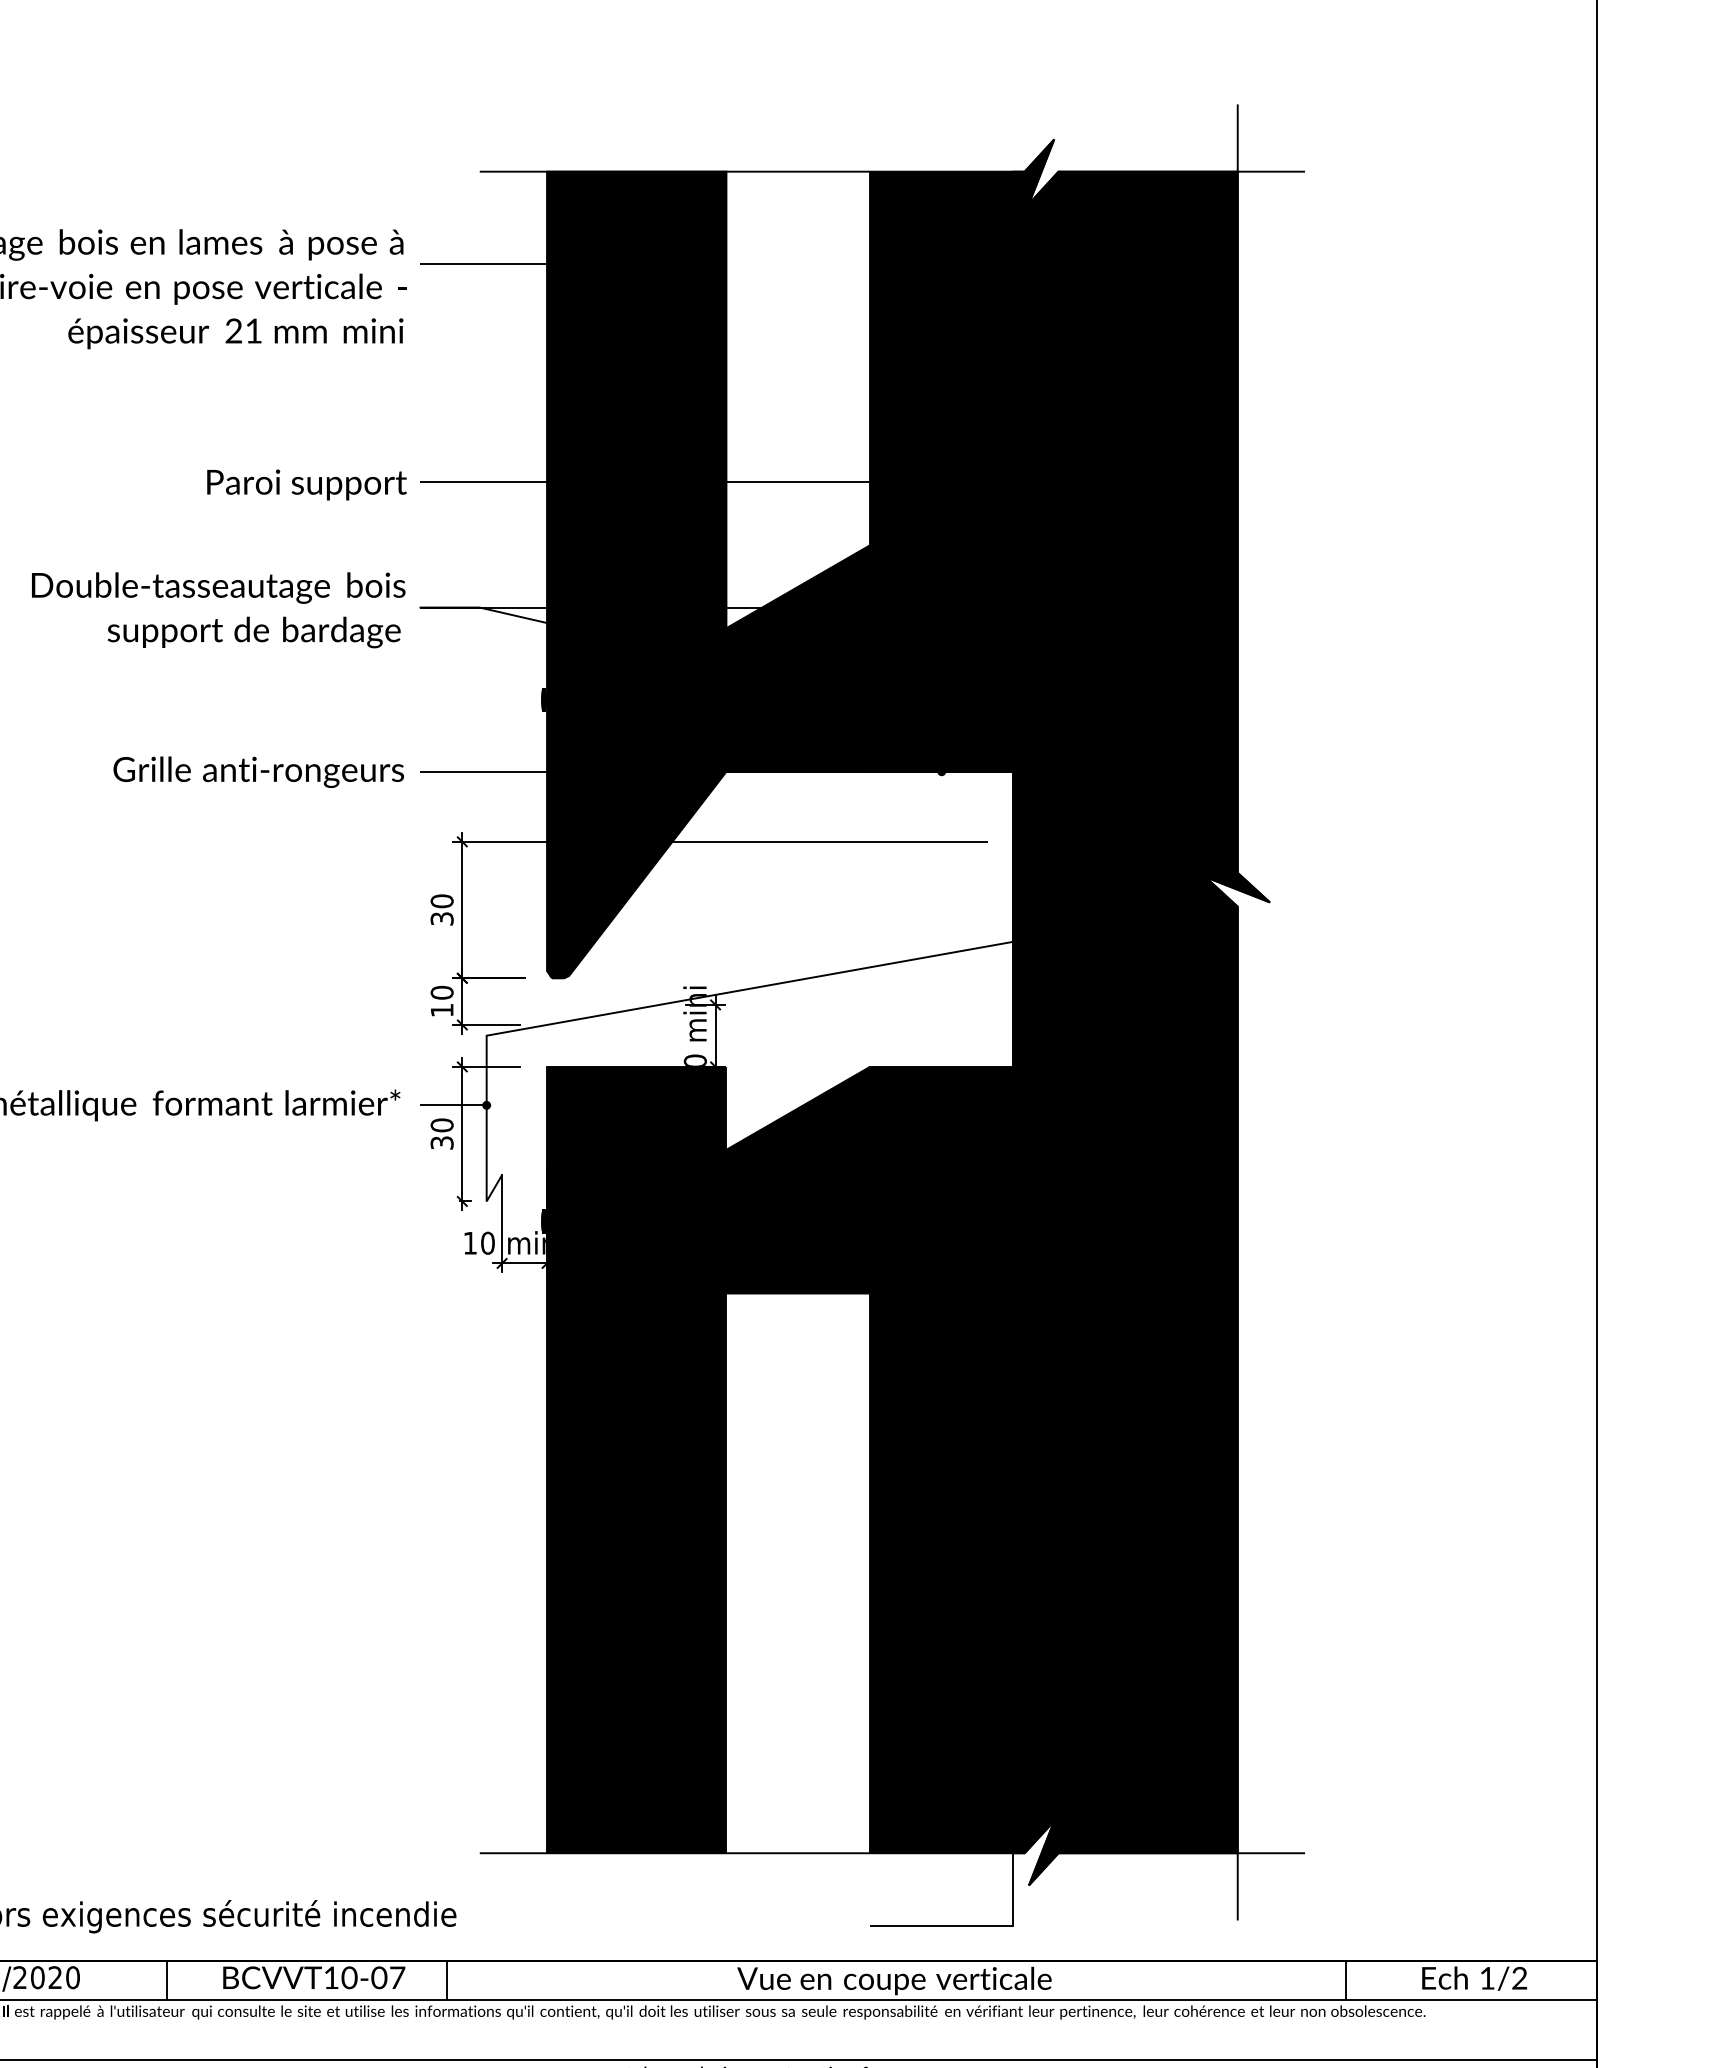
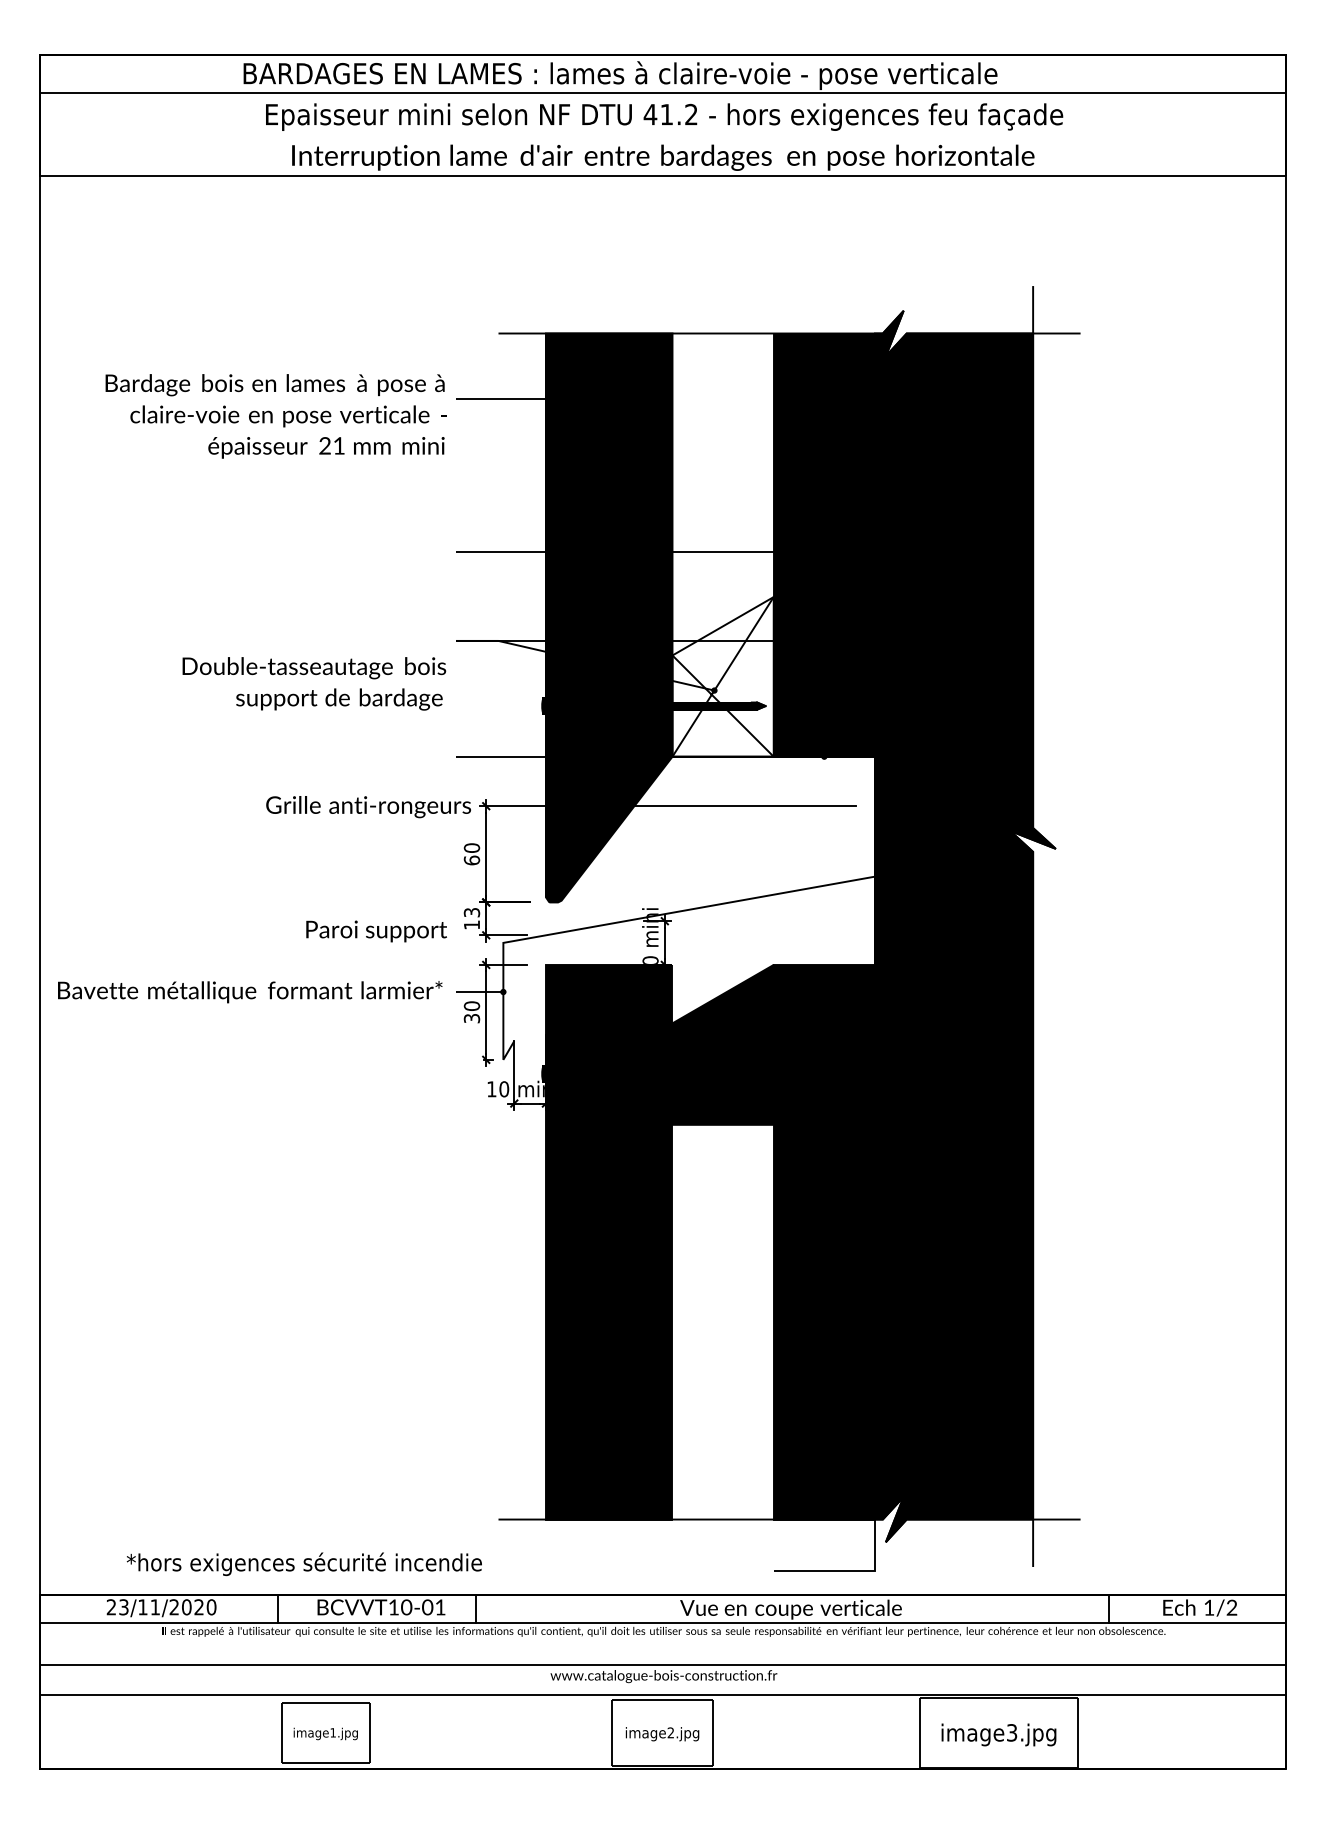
text: (306, 485) -> (376, 931), moved
text: (218, 609) -> (314, 683), moved
fill: (797, 657) -> (722, 676), removed
text: (258, 772) -> (368, 807), moved
text: (441, 918) -> (471, 860), 30 -> 60
text: (442, 992) -> (472, 912), 10 -> 13
text: (397, 1977) -> (440, 1607), \c16711848;BCVVT10-07 -> \c16711848;BCVVT10-01

